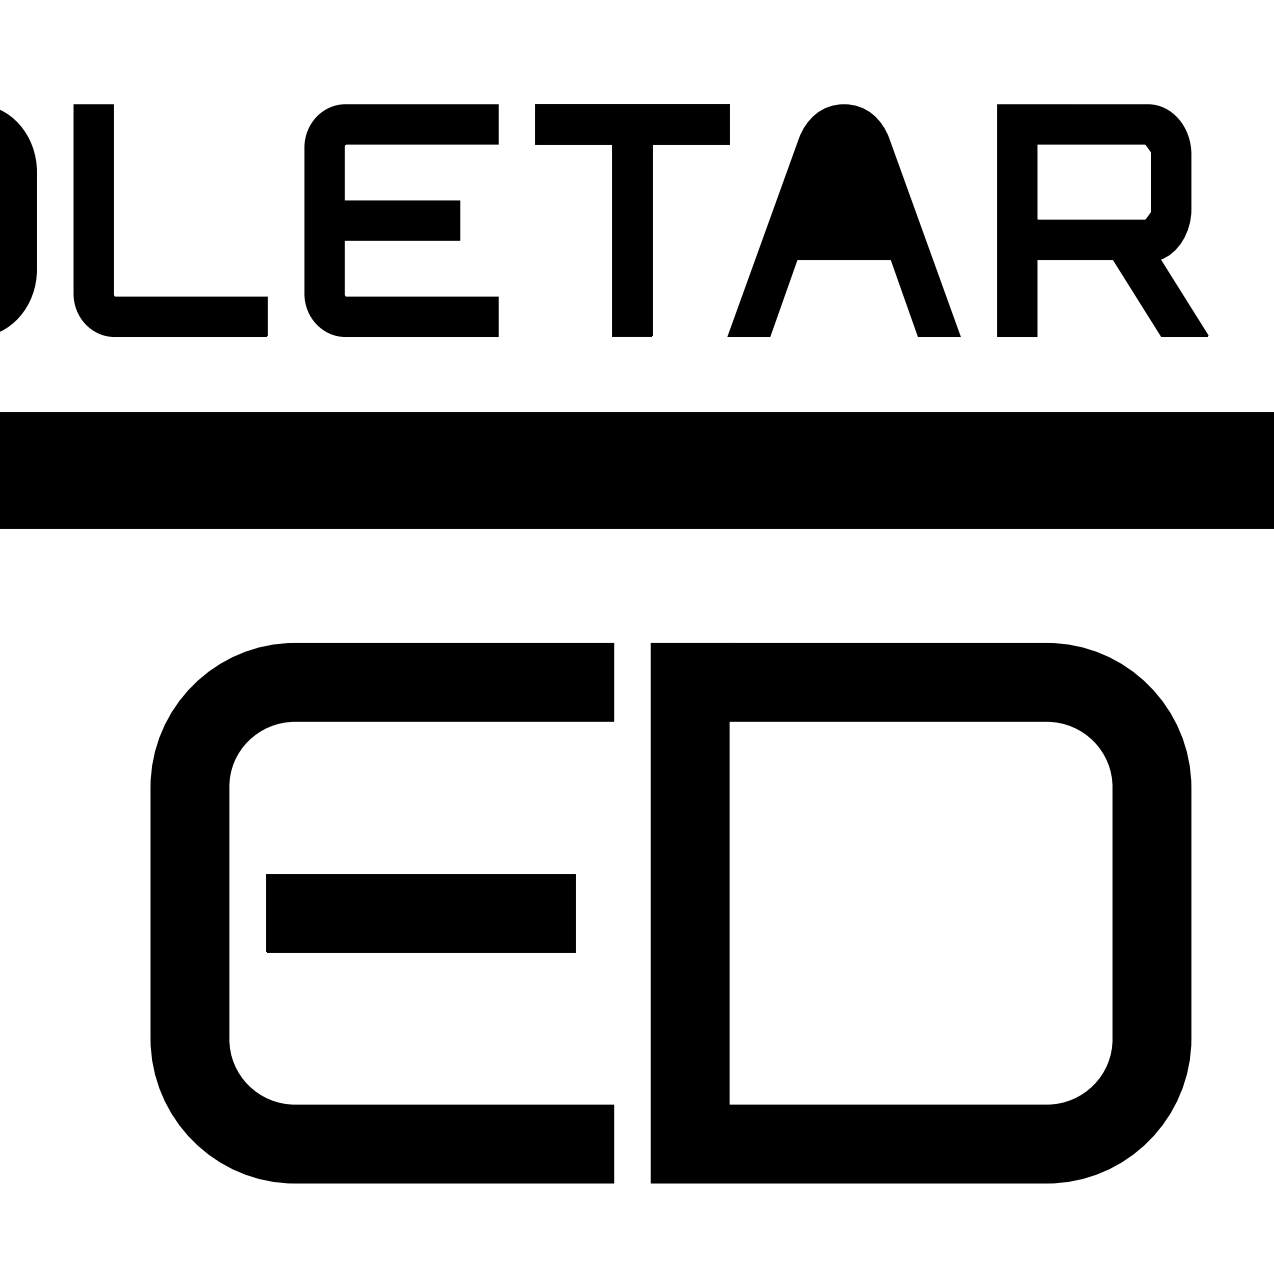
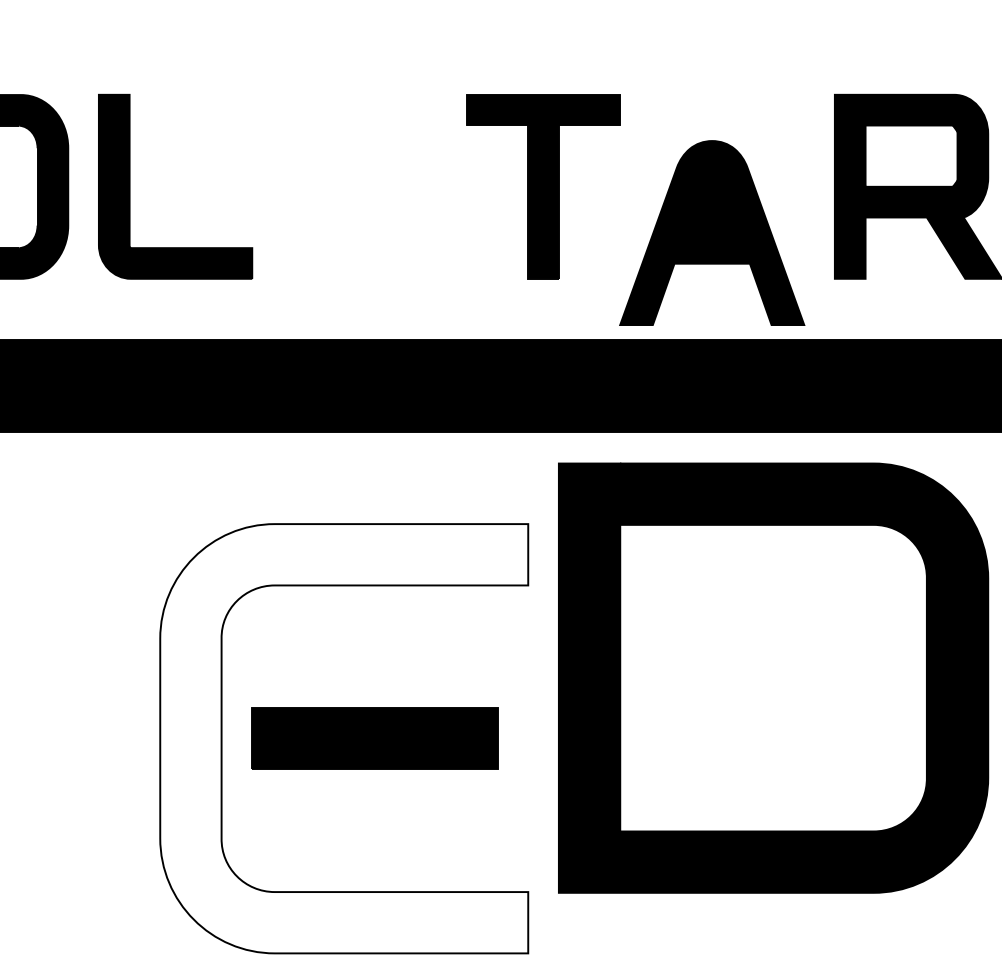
part: (401, 220) -> (359, 186), removed
part: (843, 220) -> (711, 232), moved
fill: (382, 912) -> (344, 738), removed
part: (920, 912) -> (773, 677), moved

